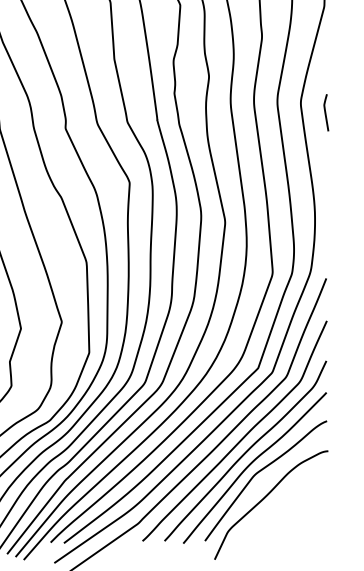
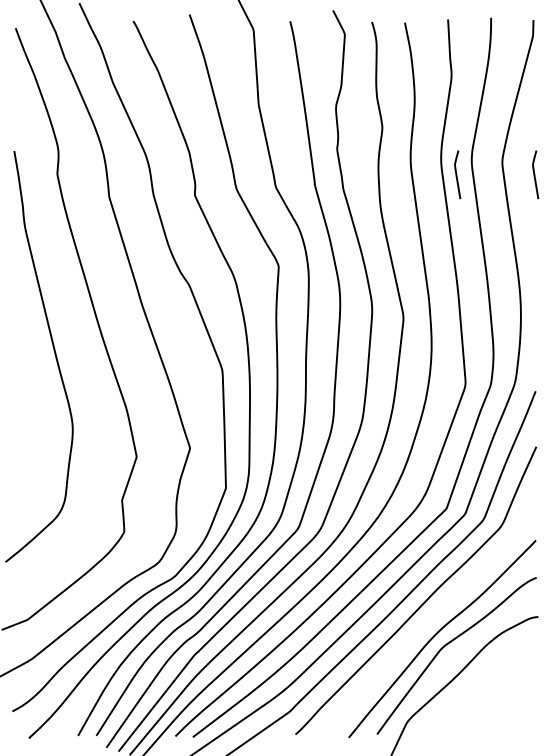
curve: (266, 112) -> (457, 174), added
curve: (245, 451) -> (430, 617), removed

